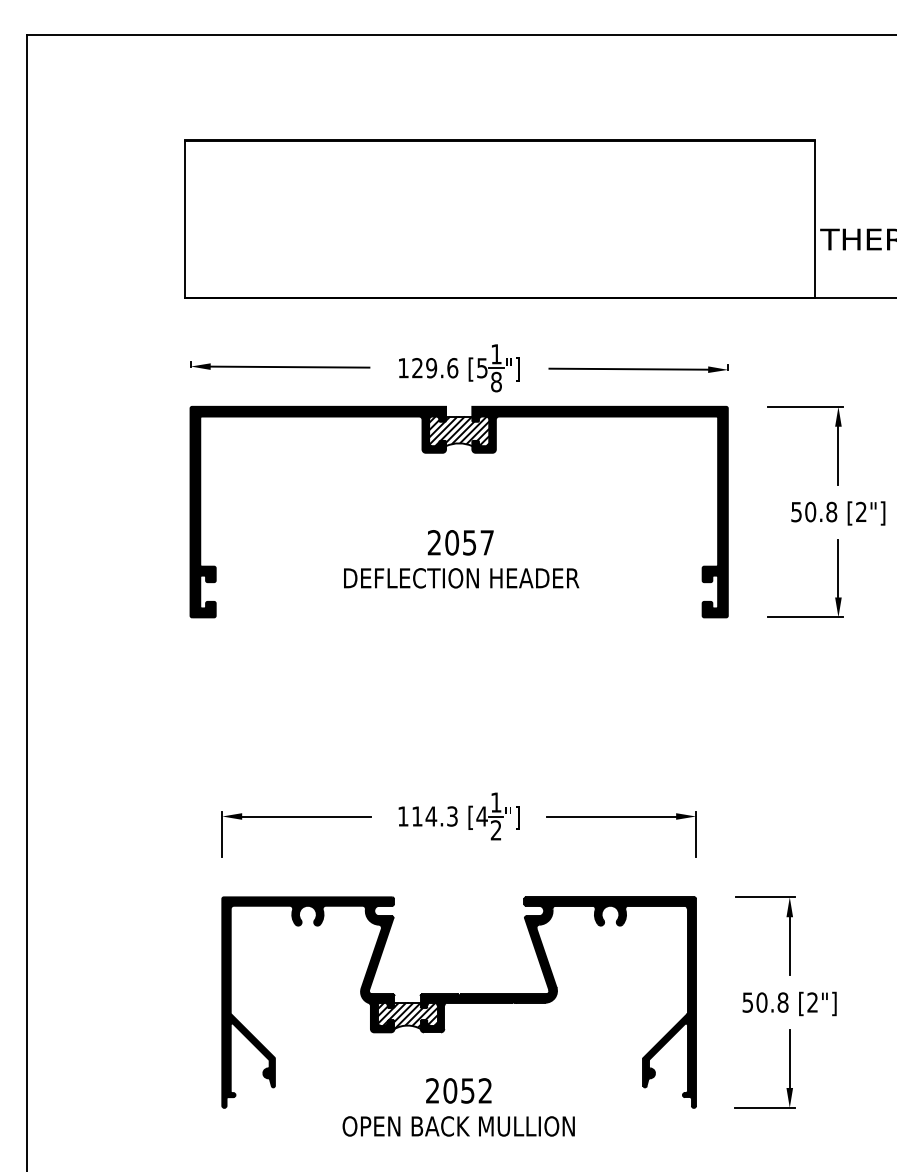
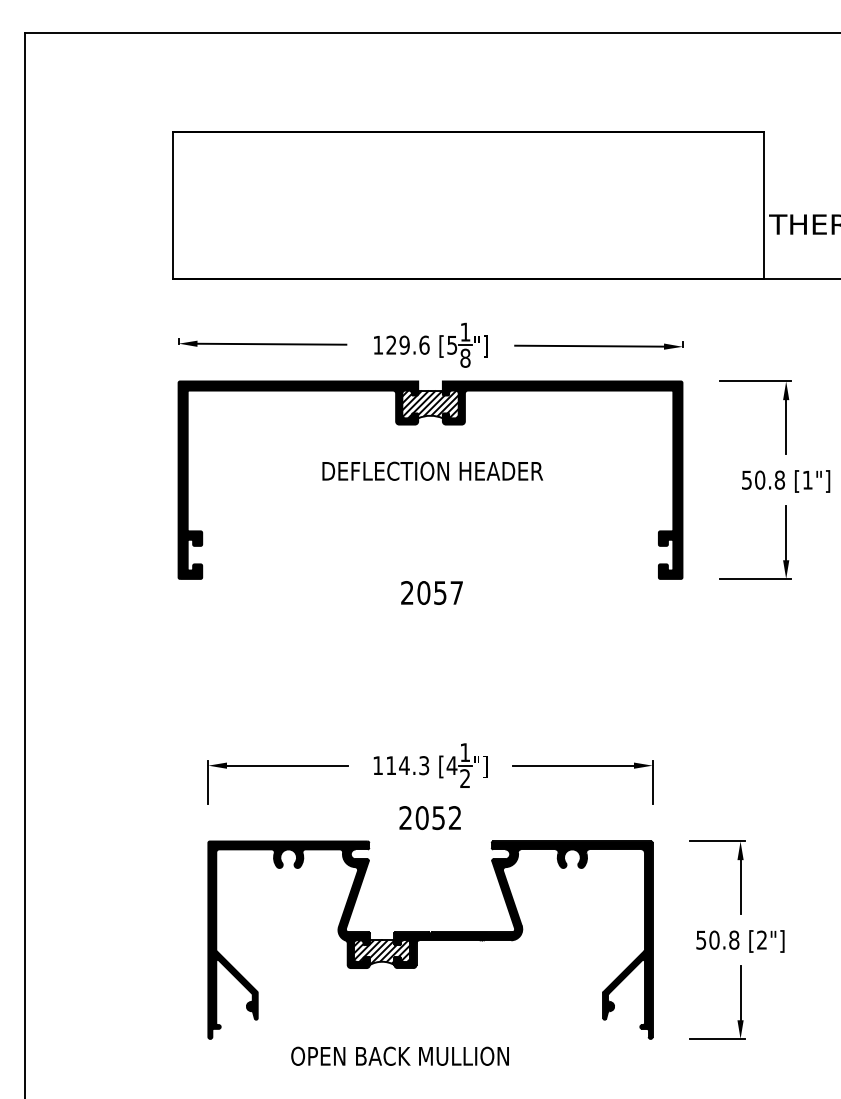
text: (861, 511) -> (807, 479), [2"] -> [1"]
text: (460, 542) -> (431, 592), moved
text: (461, 577) -> (432, 470), moved
text: (458, 1091) -> (429, 818), moved
text: (458, 1125) -> (399, 1055), moved

